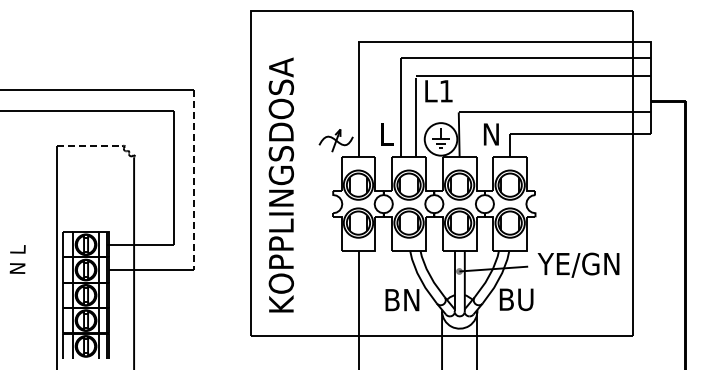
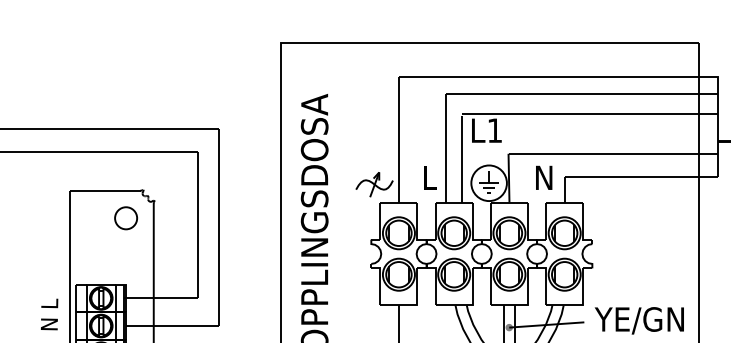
line: (90, 146) -> (106, 191), dashed -> solid
circle: (108, 171) -> (125, 218), added
line: (193, 180) -> (218, 228), dashed -> solid
text: (17, 259) -> (49, 314), moved

